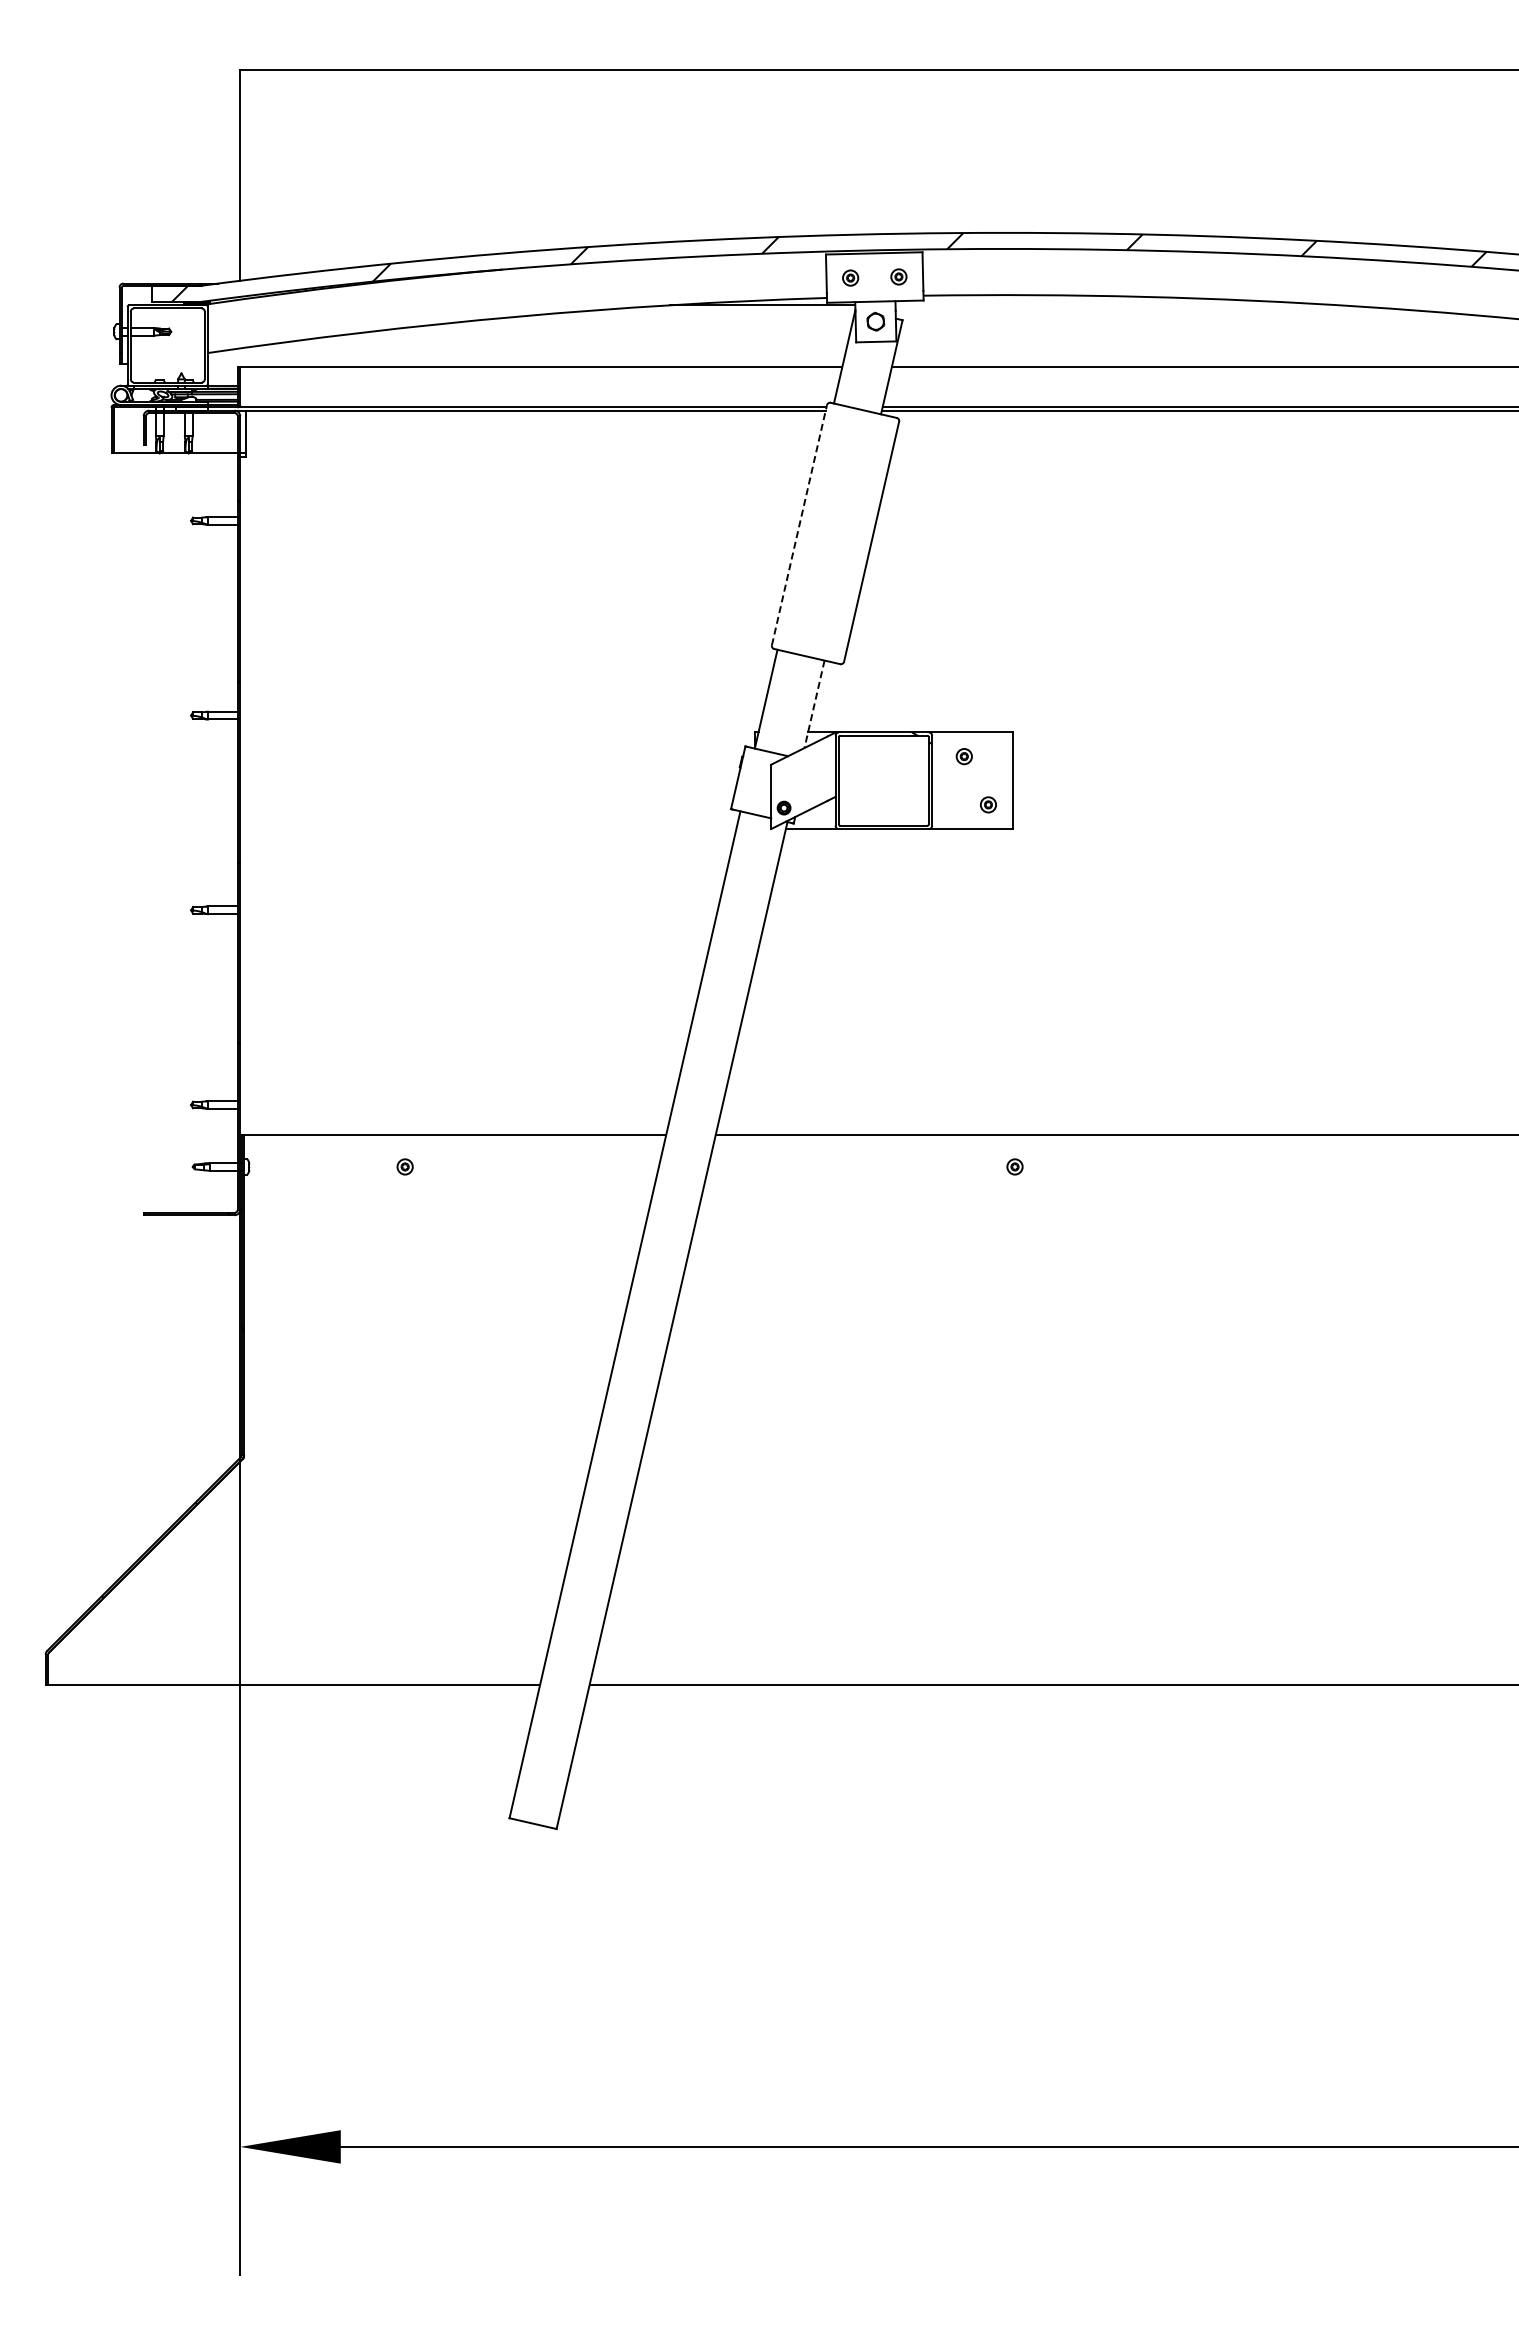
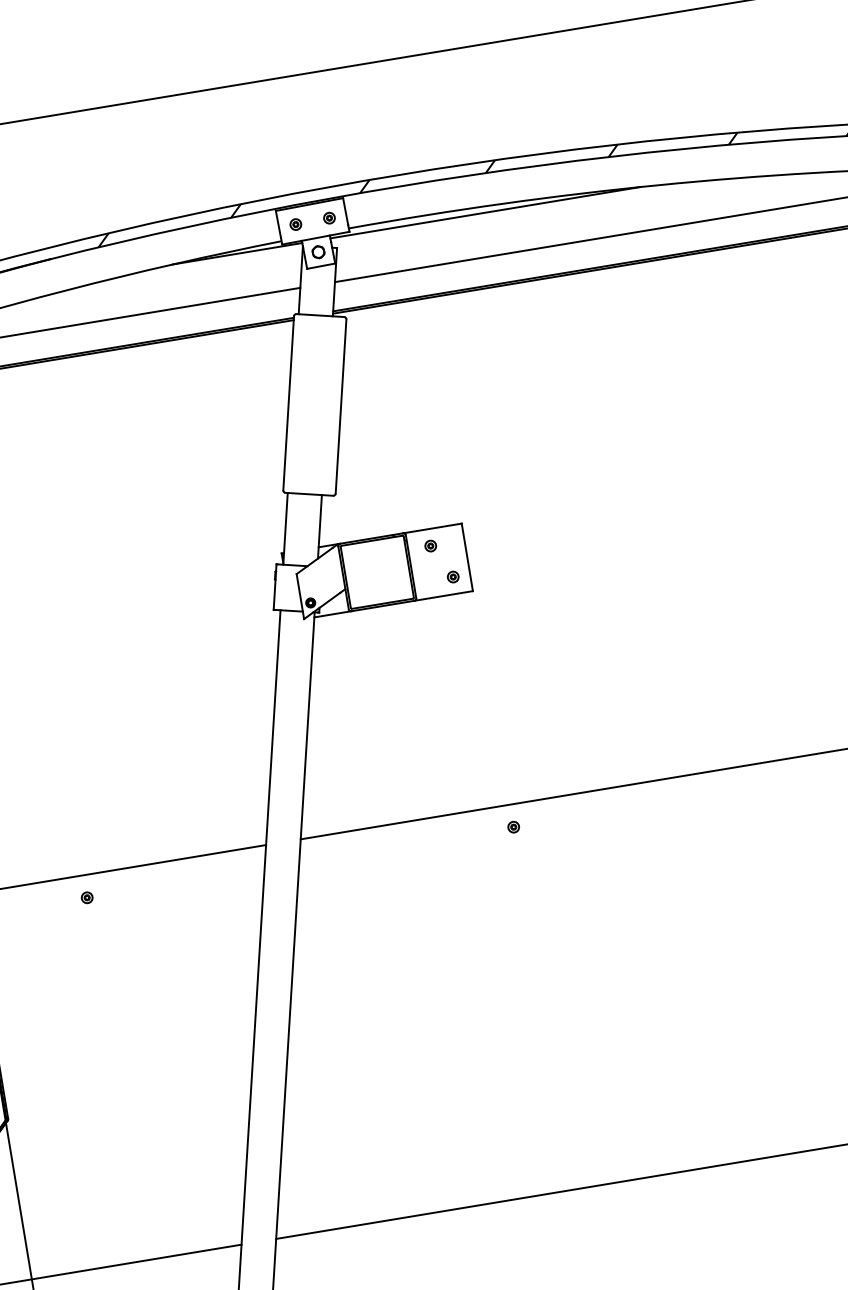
line: (1116, 305) -> (484, 212), added
line: (799, 524) -> (288, 402), dashed -> solid
line: (814, 704) -> (319, 526), dashed -> solid

